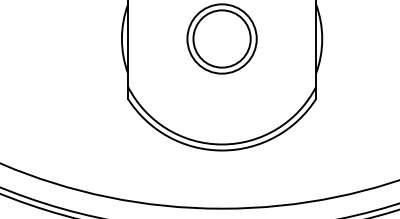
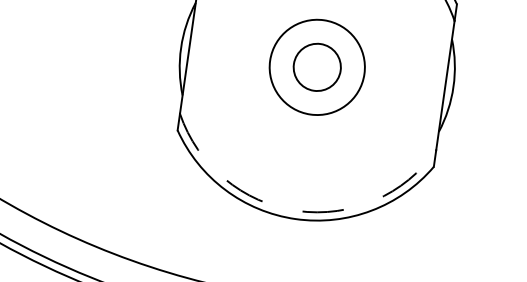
circle: (221, 38) -> (316, 66), size x0.6
arc: (222, 144) -> (297, 210), solid -> dashed

